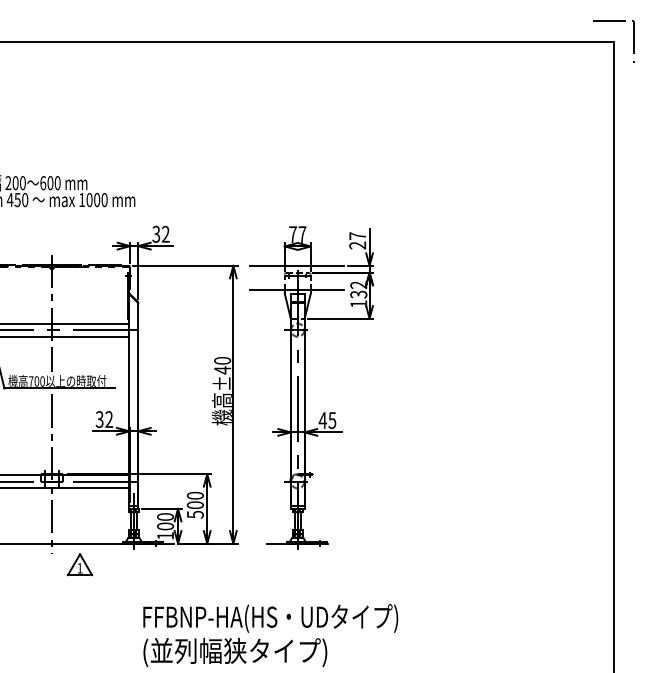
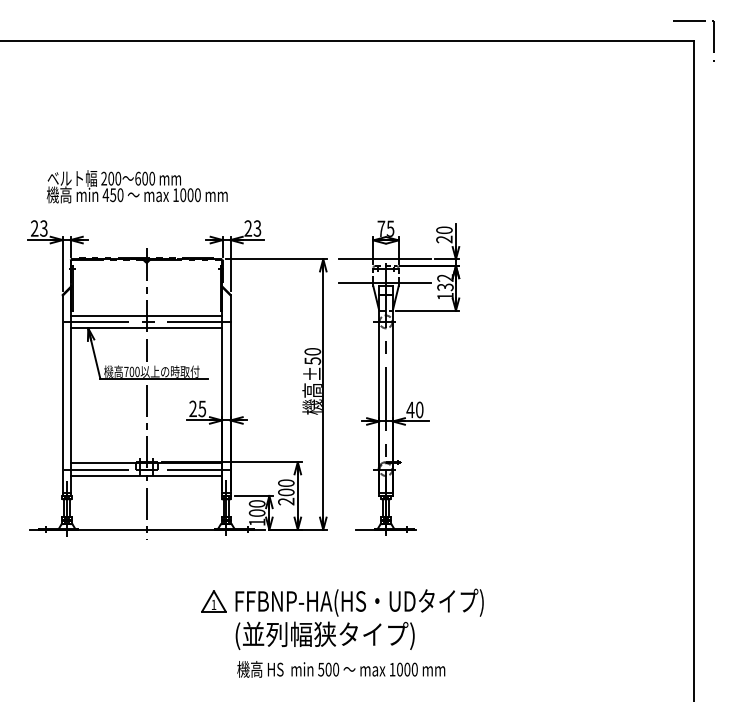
text: (160, 234) -> (252, 228), 32 -> 23
text: (302, 234) -> (390, 228), 77 -> 75
text: (357, 236) -> (444, 230), 27 -> 20
text: (222, 370) -> (312, 361), ±40 -> ±50
text: (104, 419) -> (197, 408), 32 -> 25
text: (332, 420) -> (419, 409), 45 -> 40
text: (195, 514) -> (286, 501), 500 -> 200
part: (79, 564) -> (213, 601), moved

